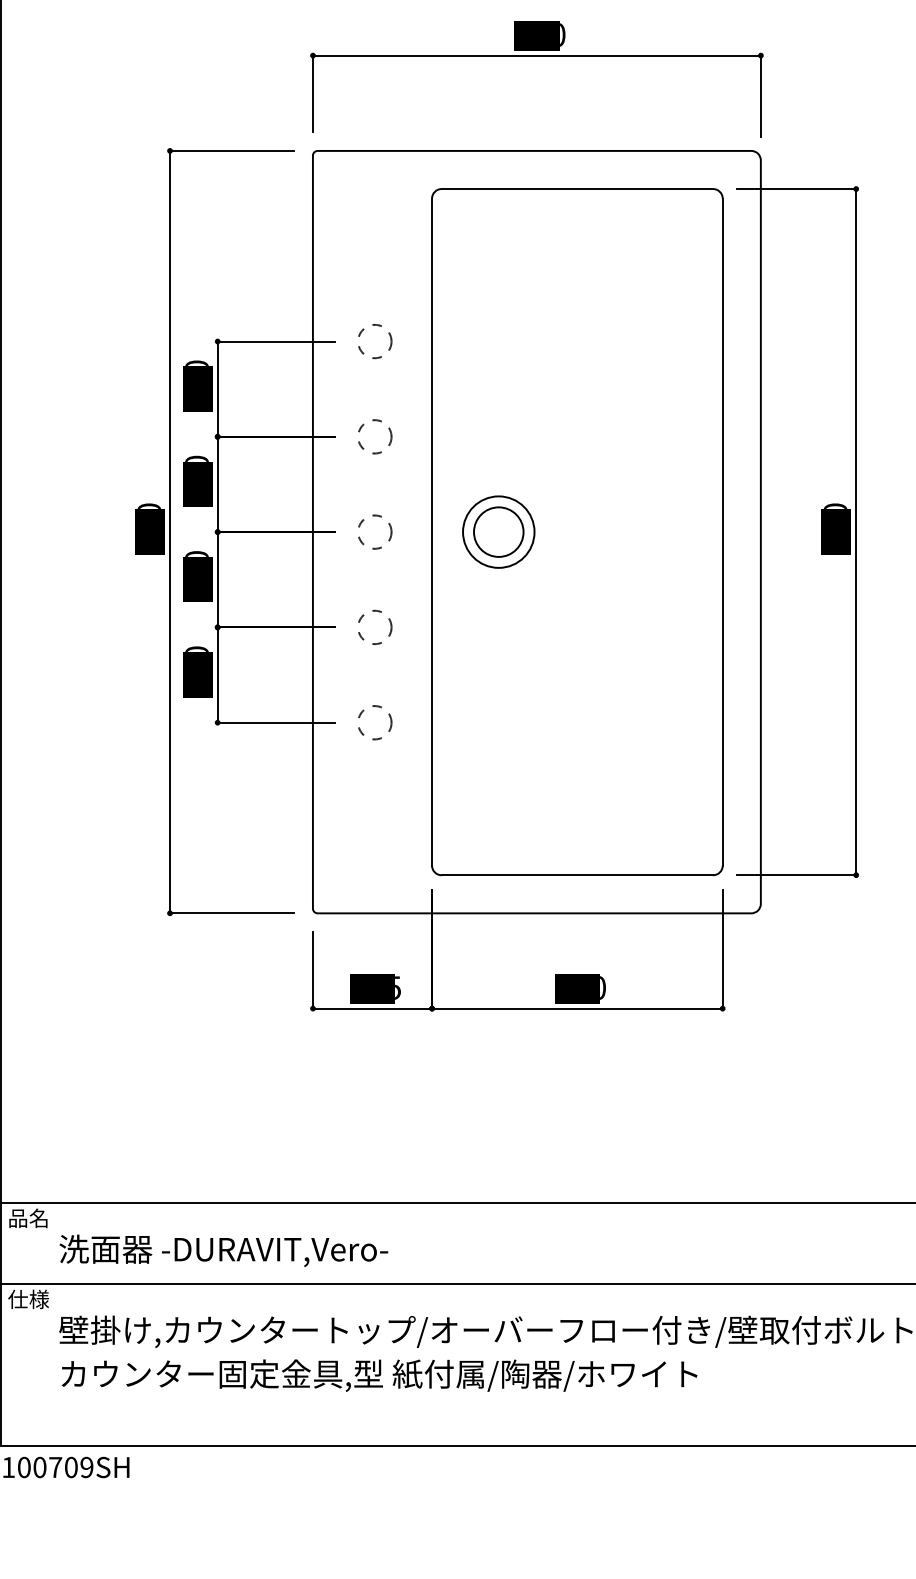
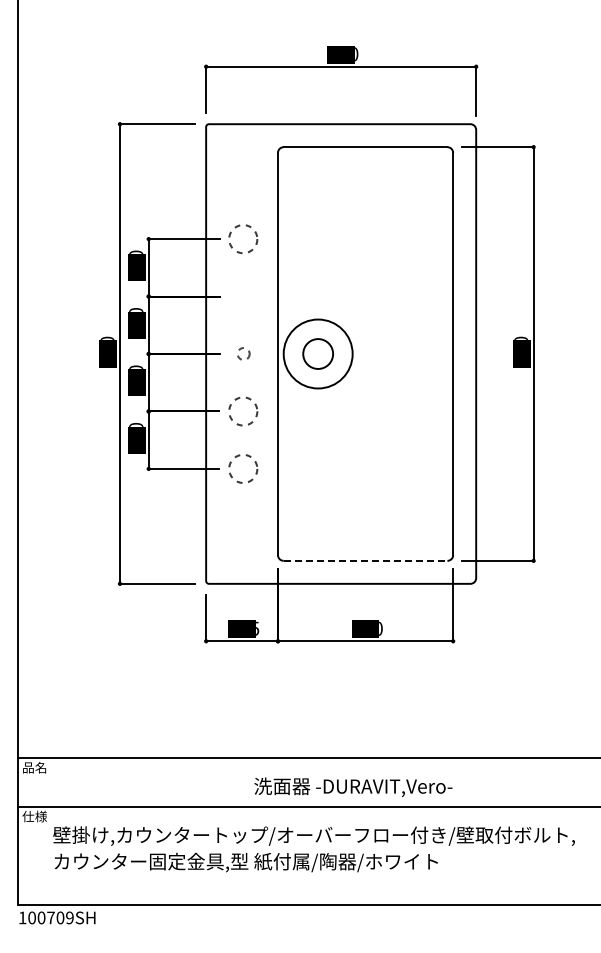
circle: (374, 340) -> (243, 238), size x1.4
circle: (374, 436) -> (243, 296), removed
circle: (374, 531) -> (243, 353), size x0.6
circle: (497, 531) -> (317, 353), size x1.6
circle: (374, 627) -> (243, 411), size x1.4
circle: (374, 722) -> (243, 468), size x1.4
line: (577, 874) -> (365, 560), solid -> dashed
text: (223, 1249) -> (353, 786), moved

